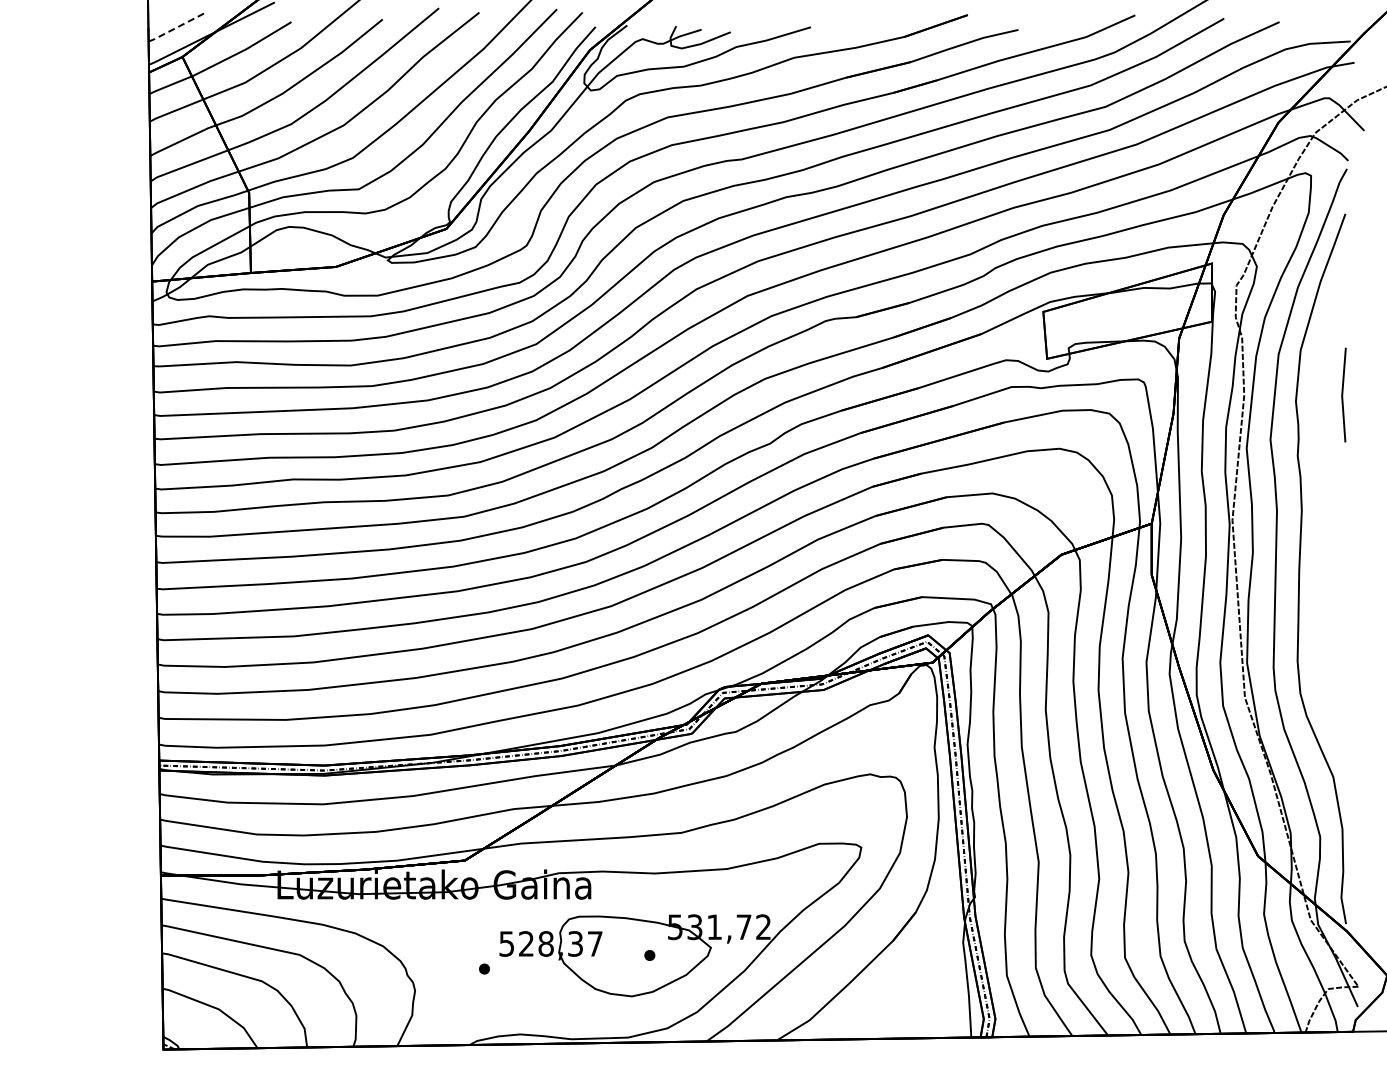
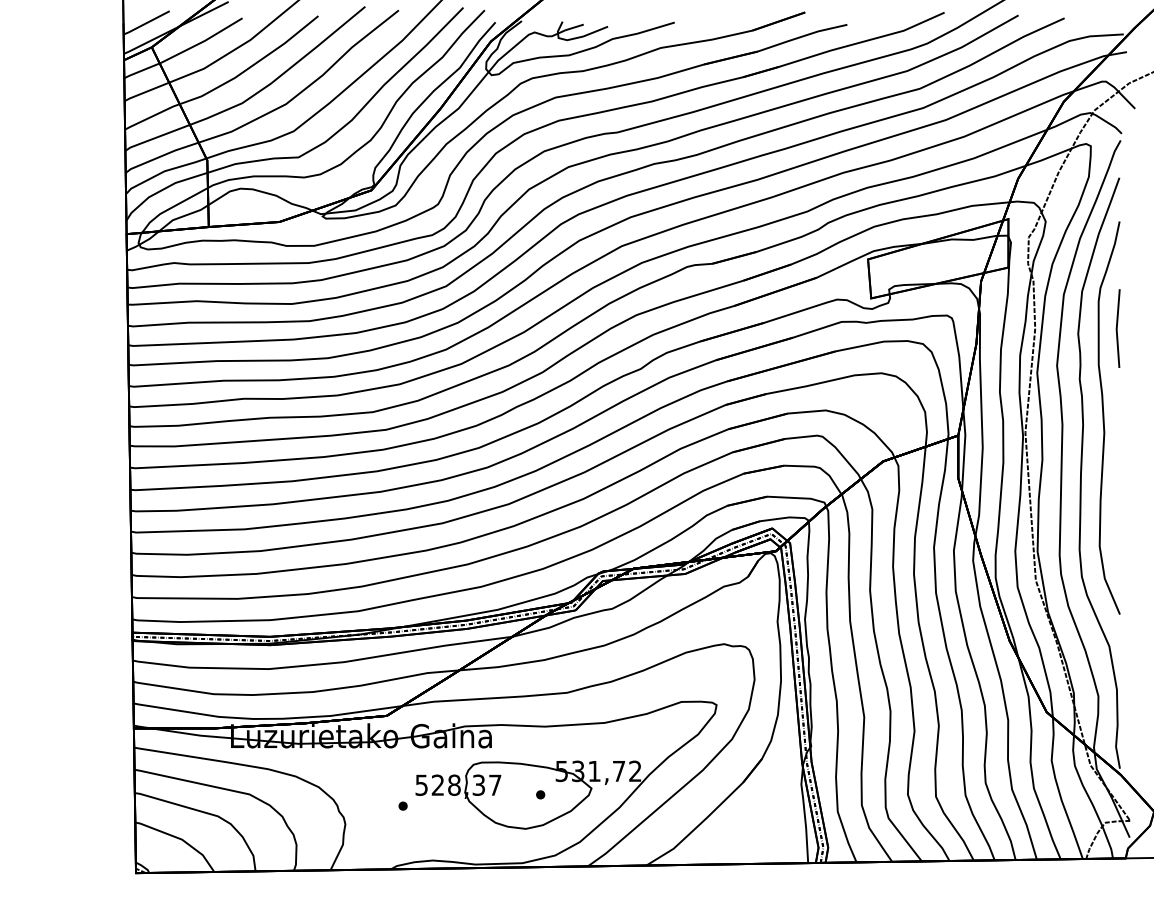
line: (175, 28) -> (146, 23), dashed -> solid
curve: (1327, 502) -> (1104, 417), added

